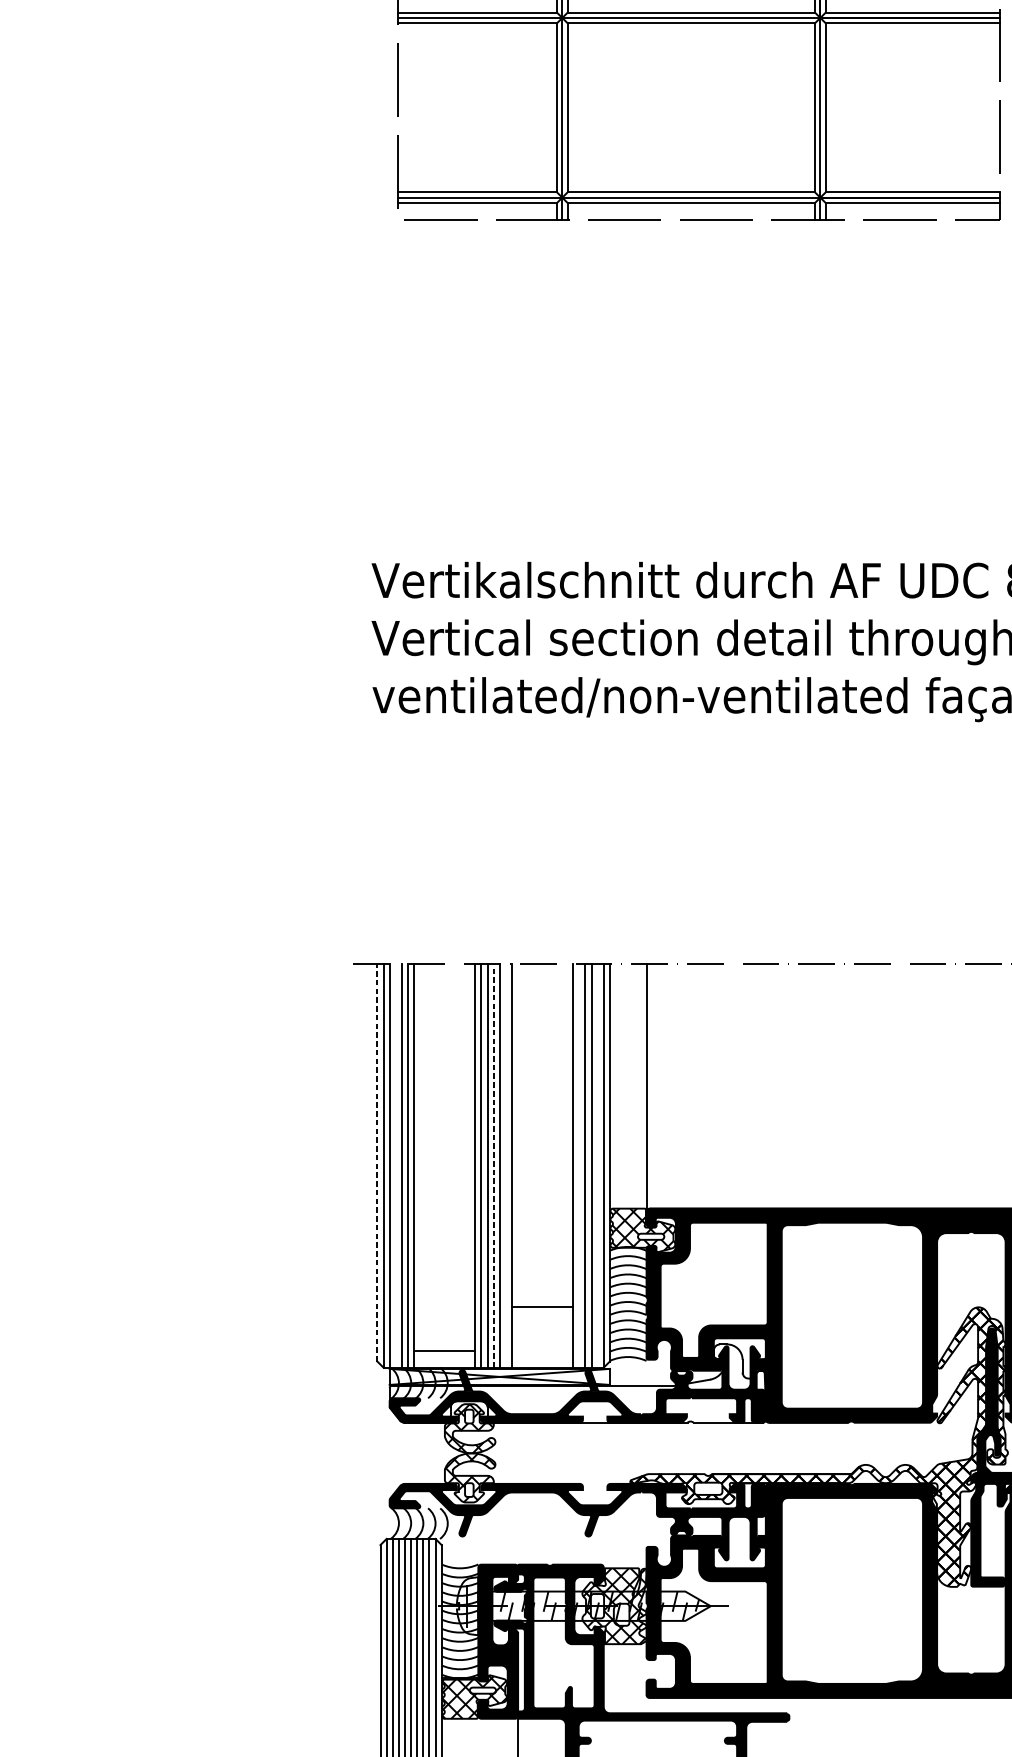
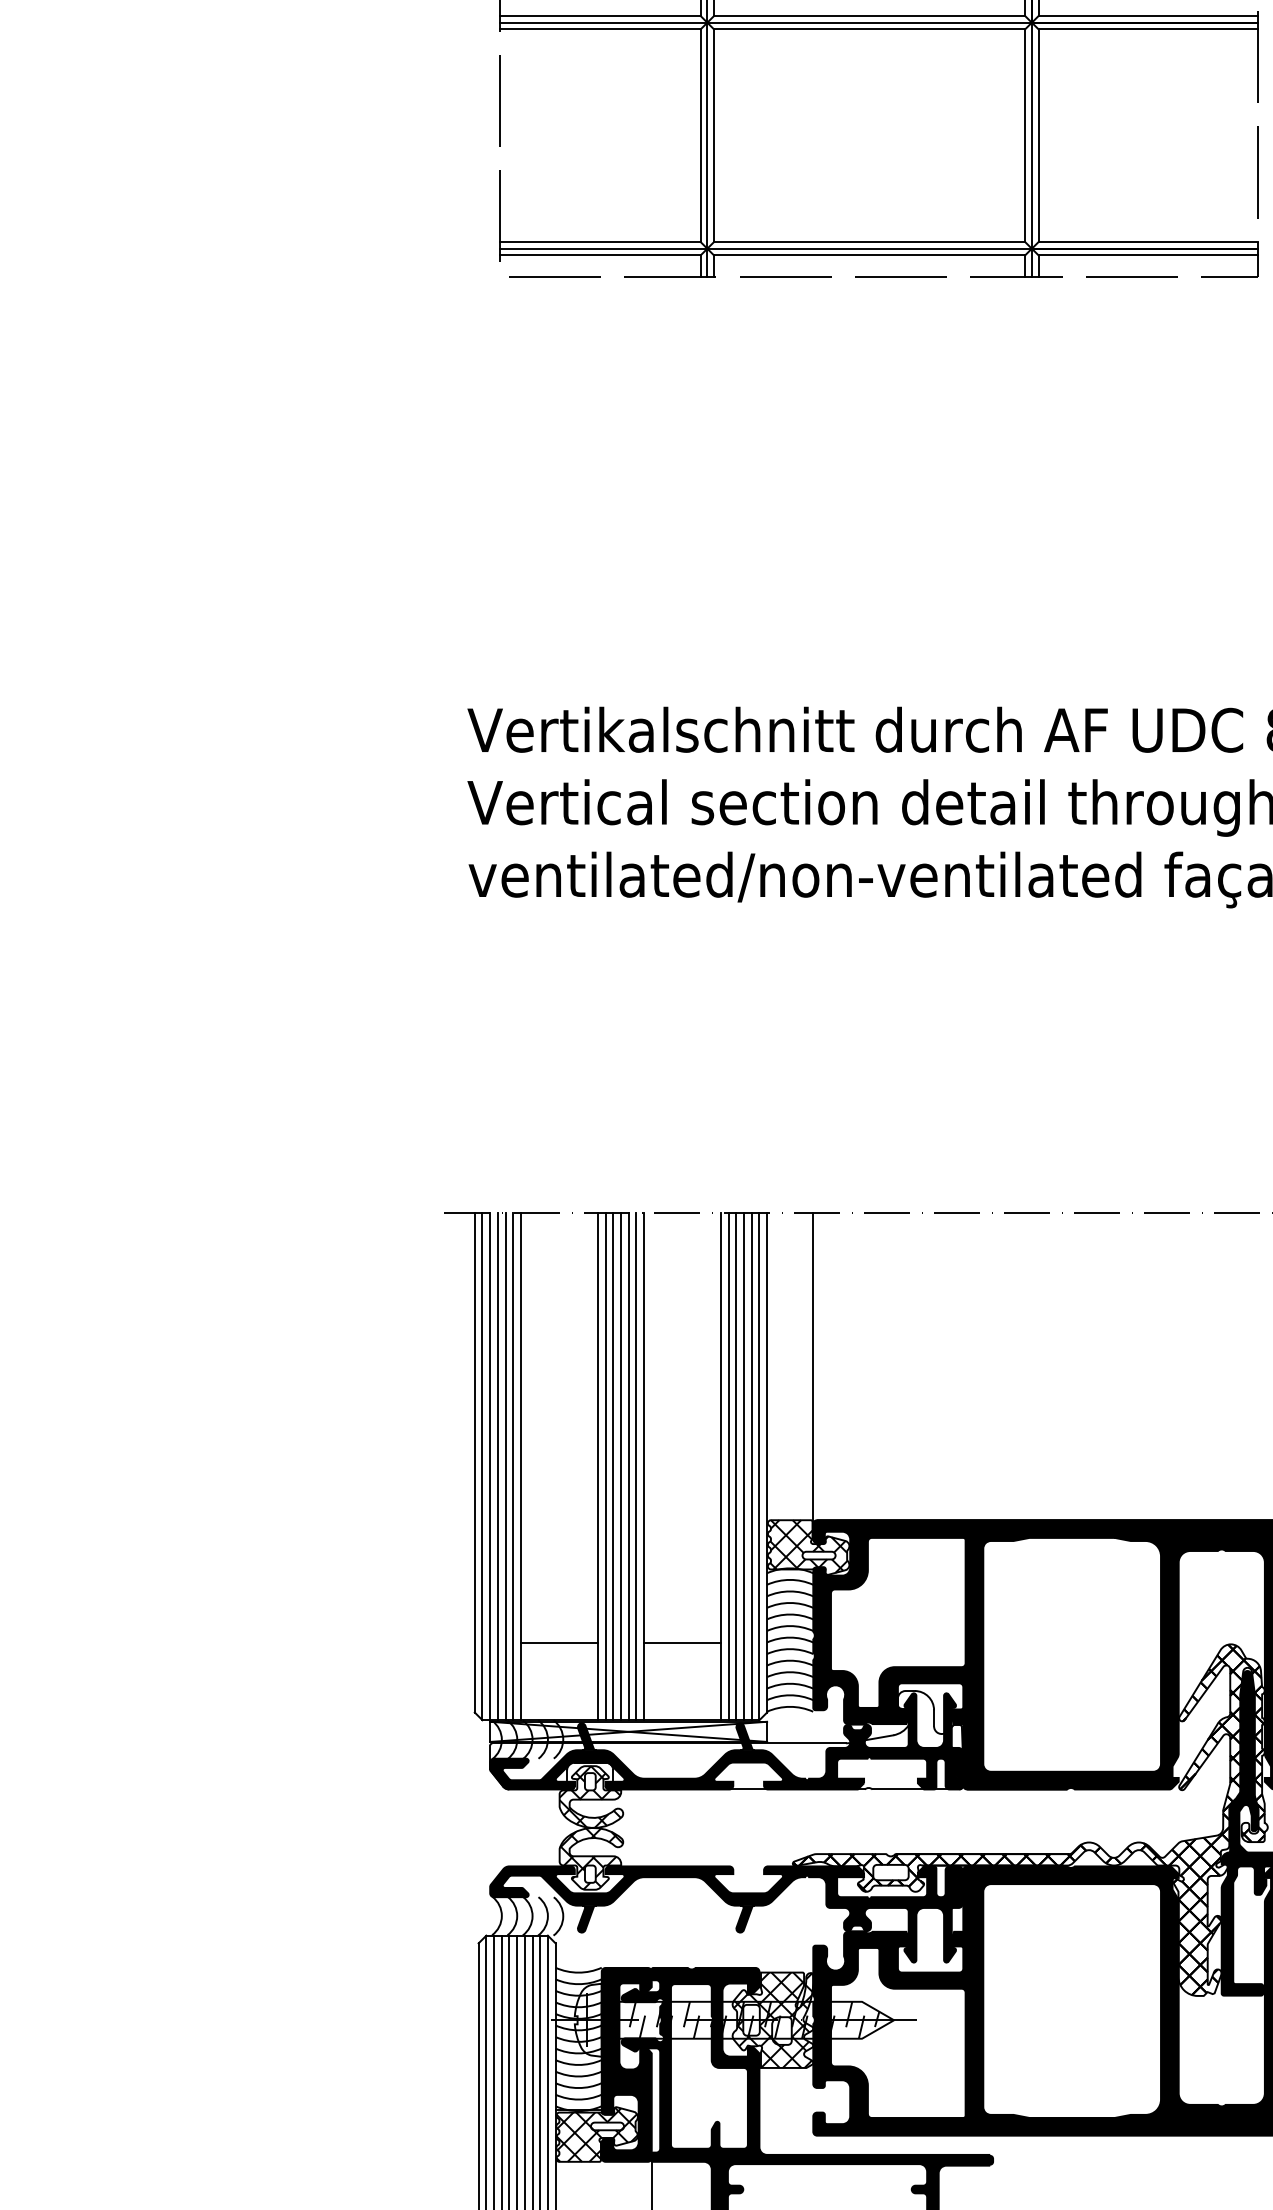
line: (377, 1162) -> (474, 1462), dashed -> solid
line: (395, 1165) -> (497, 1466), added
line: (493, 1165) -> (620, 1466), dashed -> solid
line: (506, 1165) -> (636, 1466), added
line: (579, 1165) -> (728, 1466), added
line: (597, 1165) -> (751, 1466), added
line: (443, 1351) -> (558, 1643), moved

